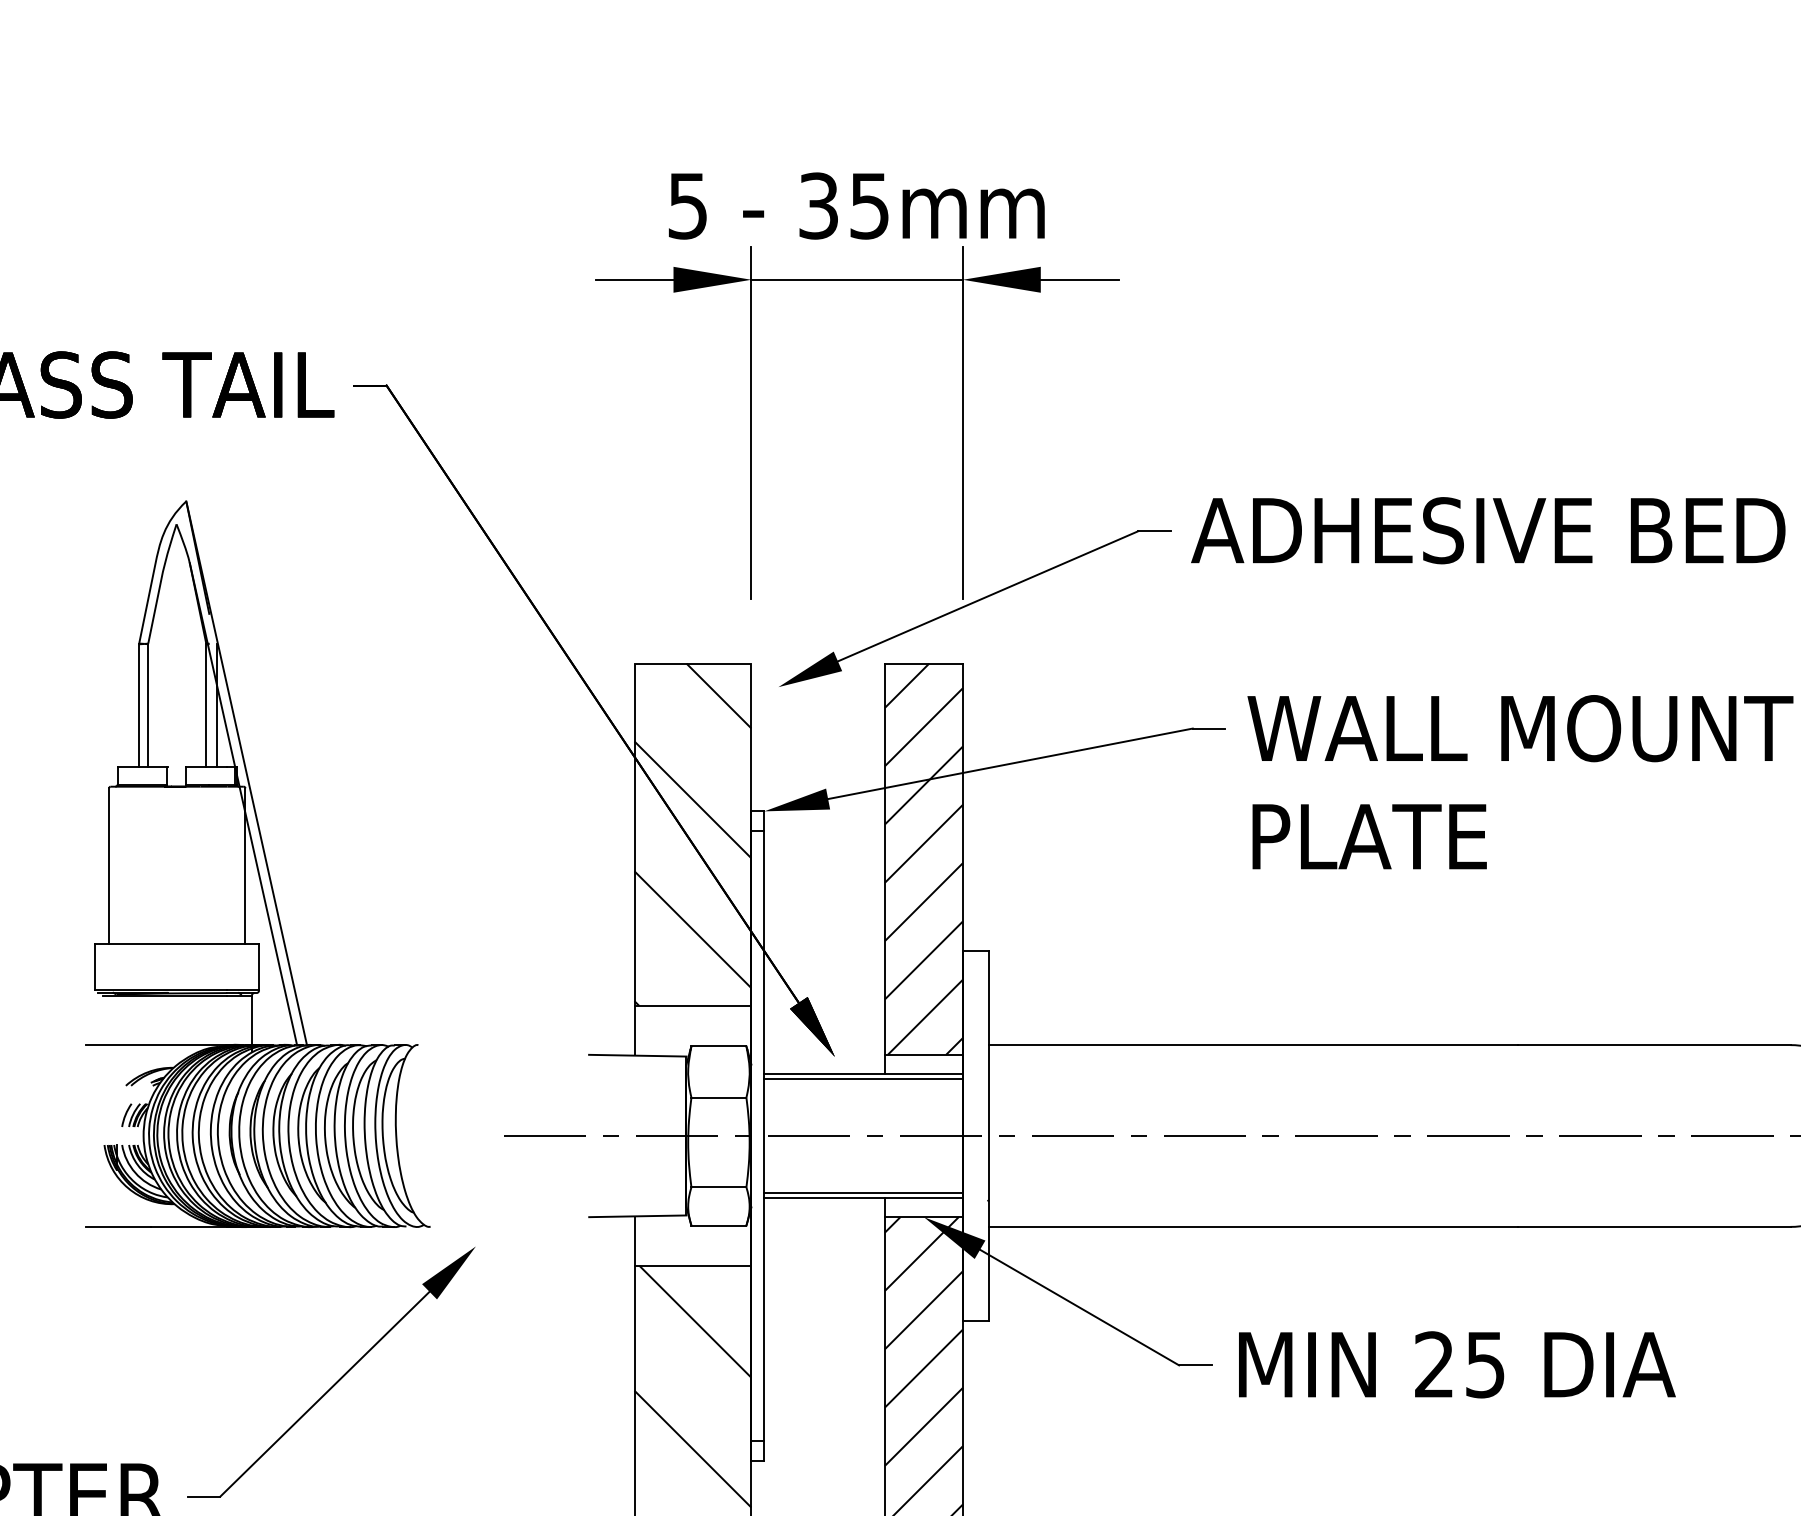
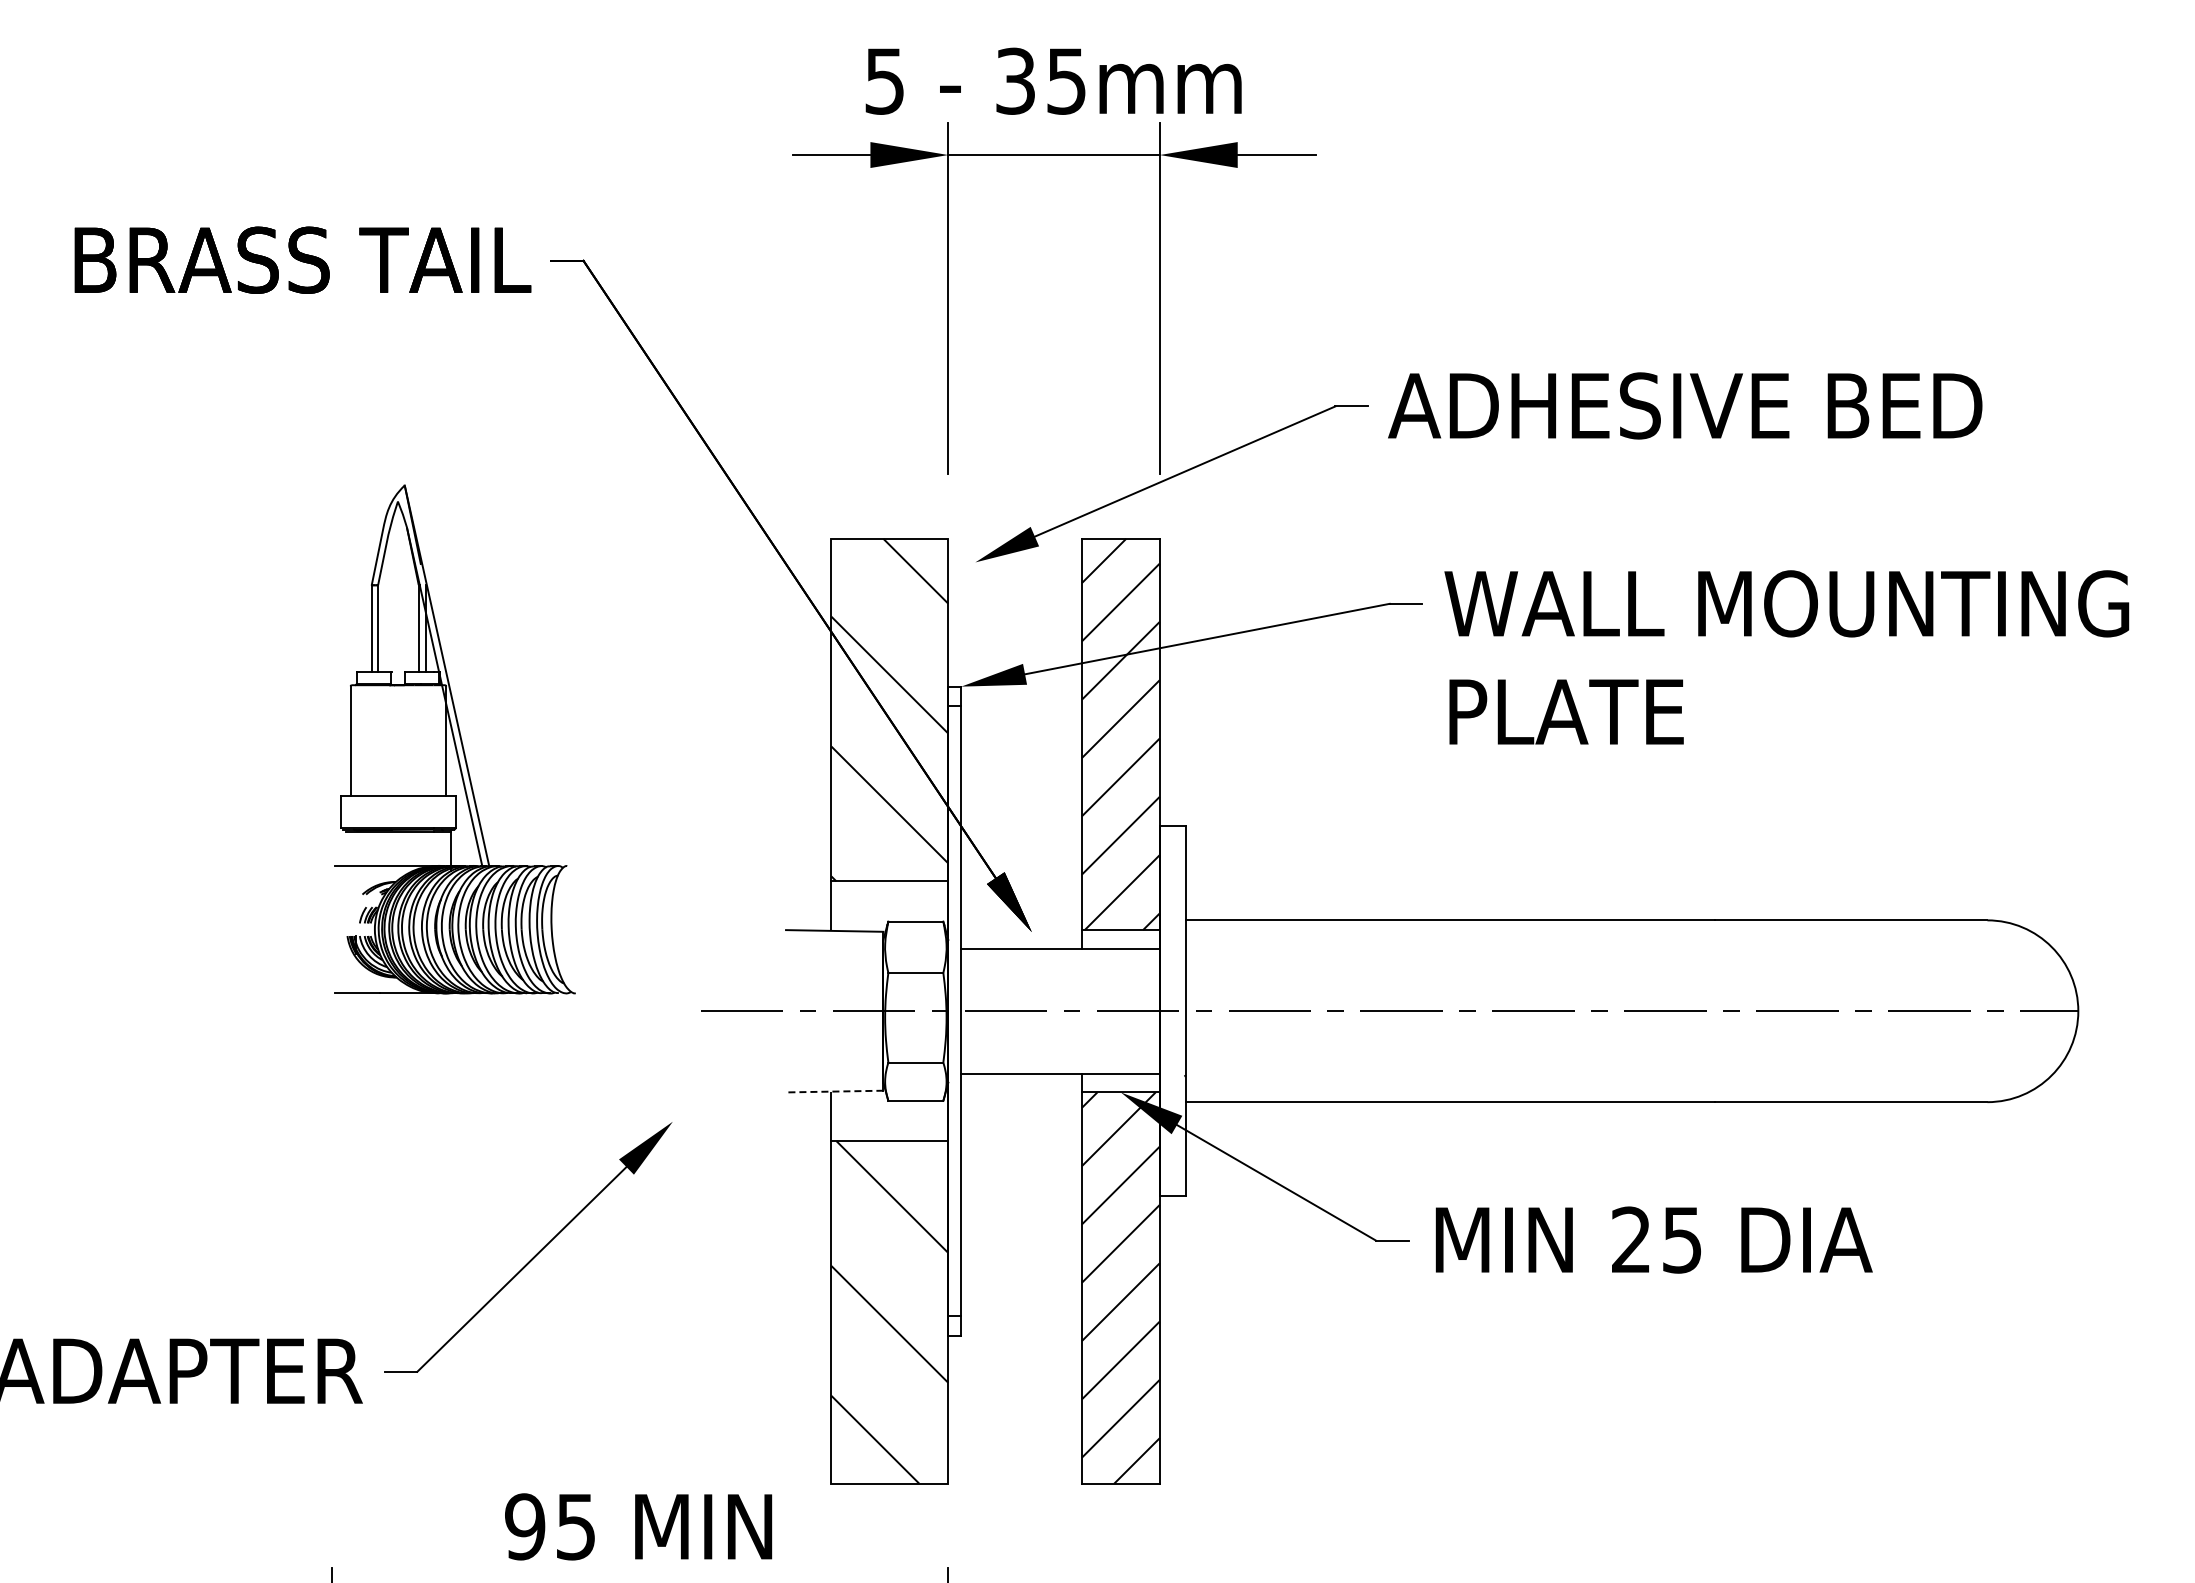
part: (257, 864) -> (454, 739), size x0.7
line: (863, 1079) -> (1060, 954), removed
line: (863, 1193) -> (1060, 1068), removed
line: (637, 1216) -> (834, 1091), solid -> dashed

